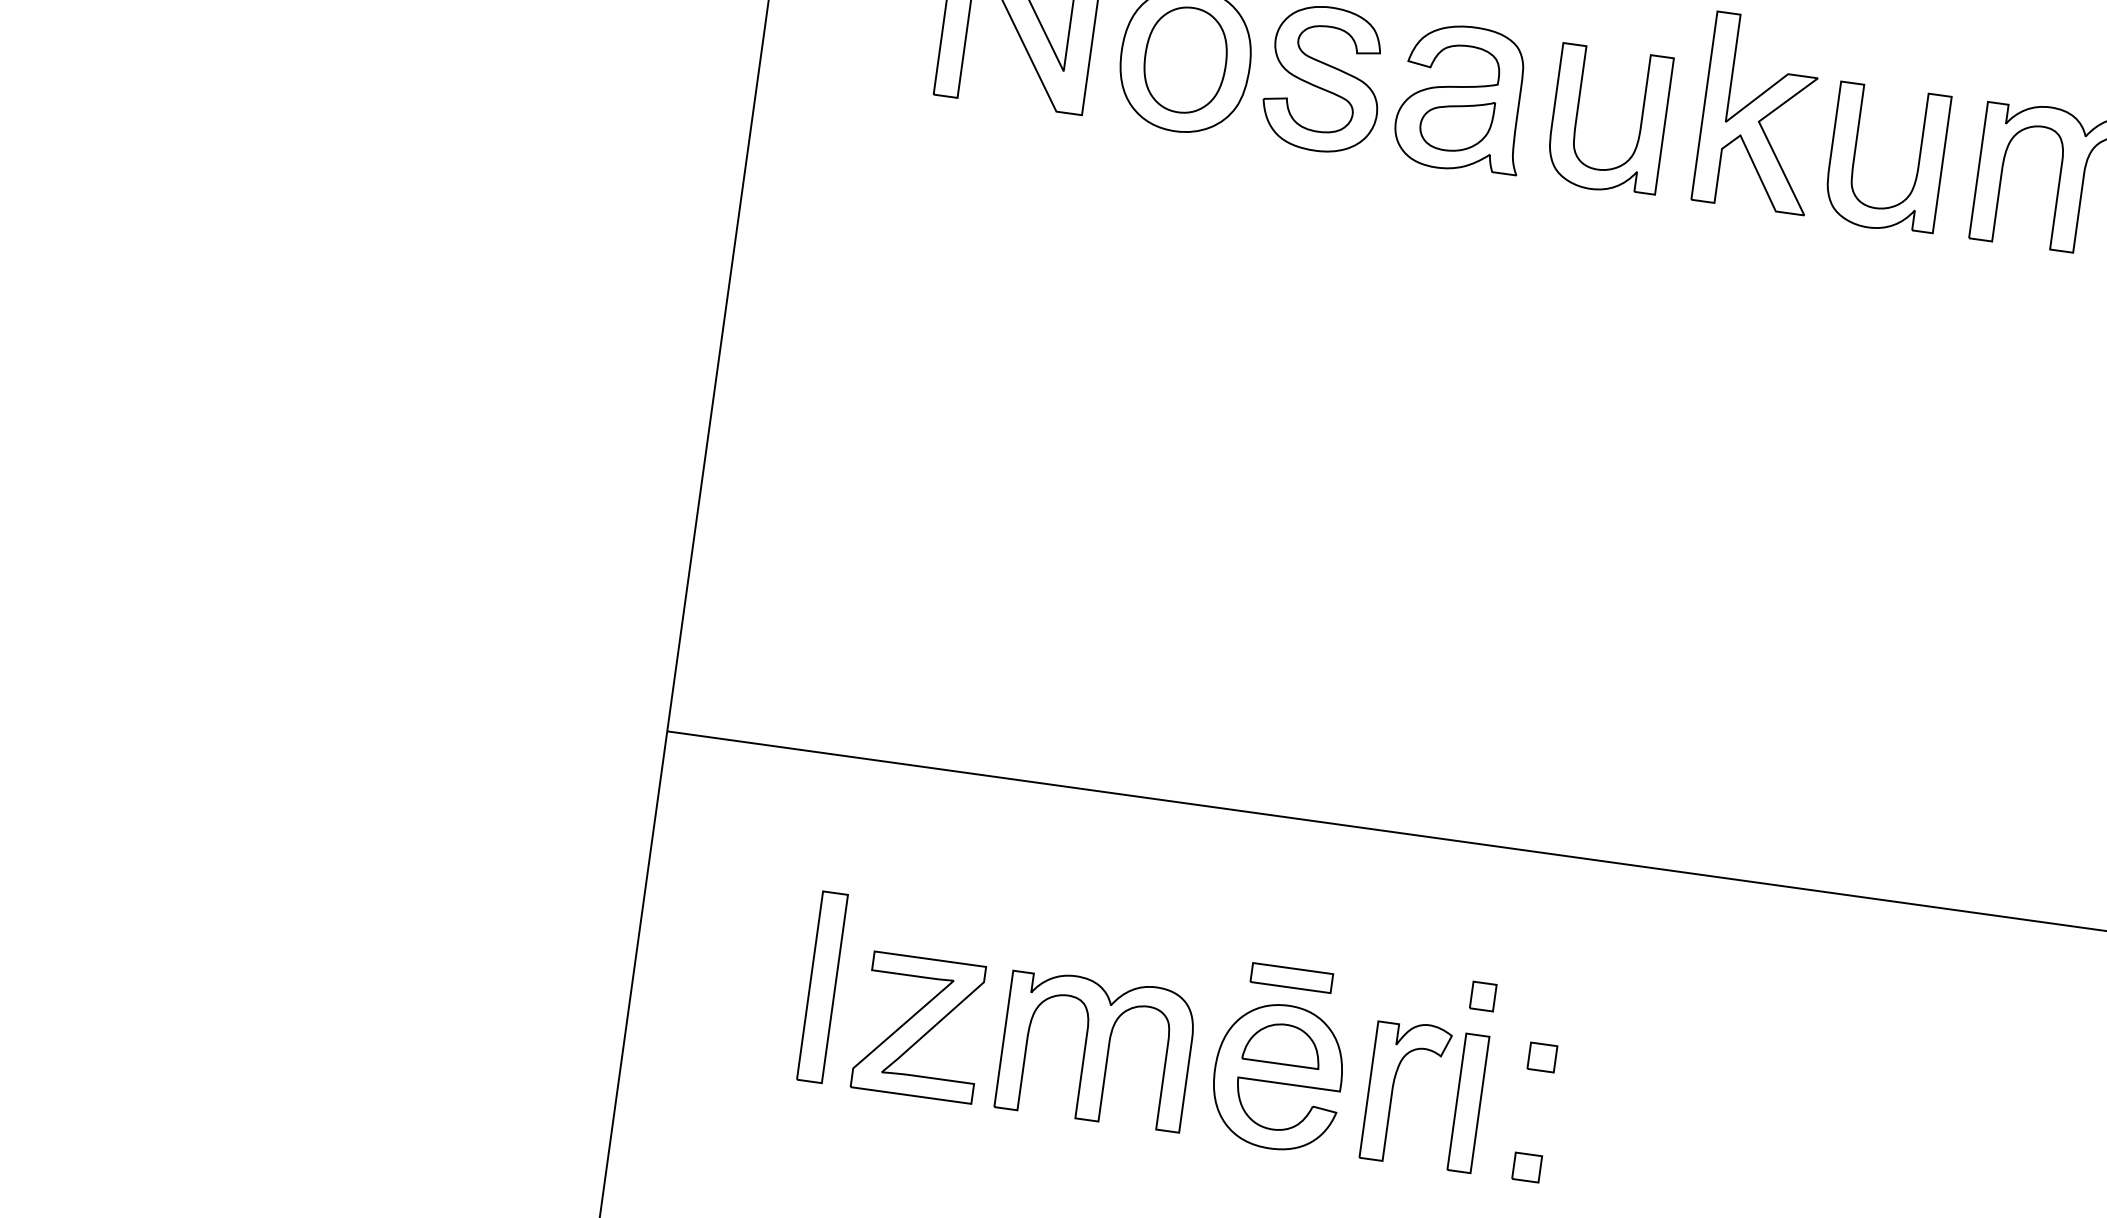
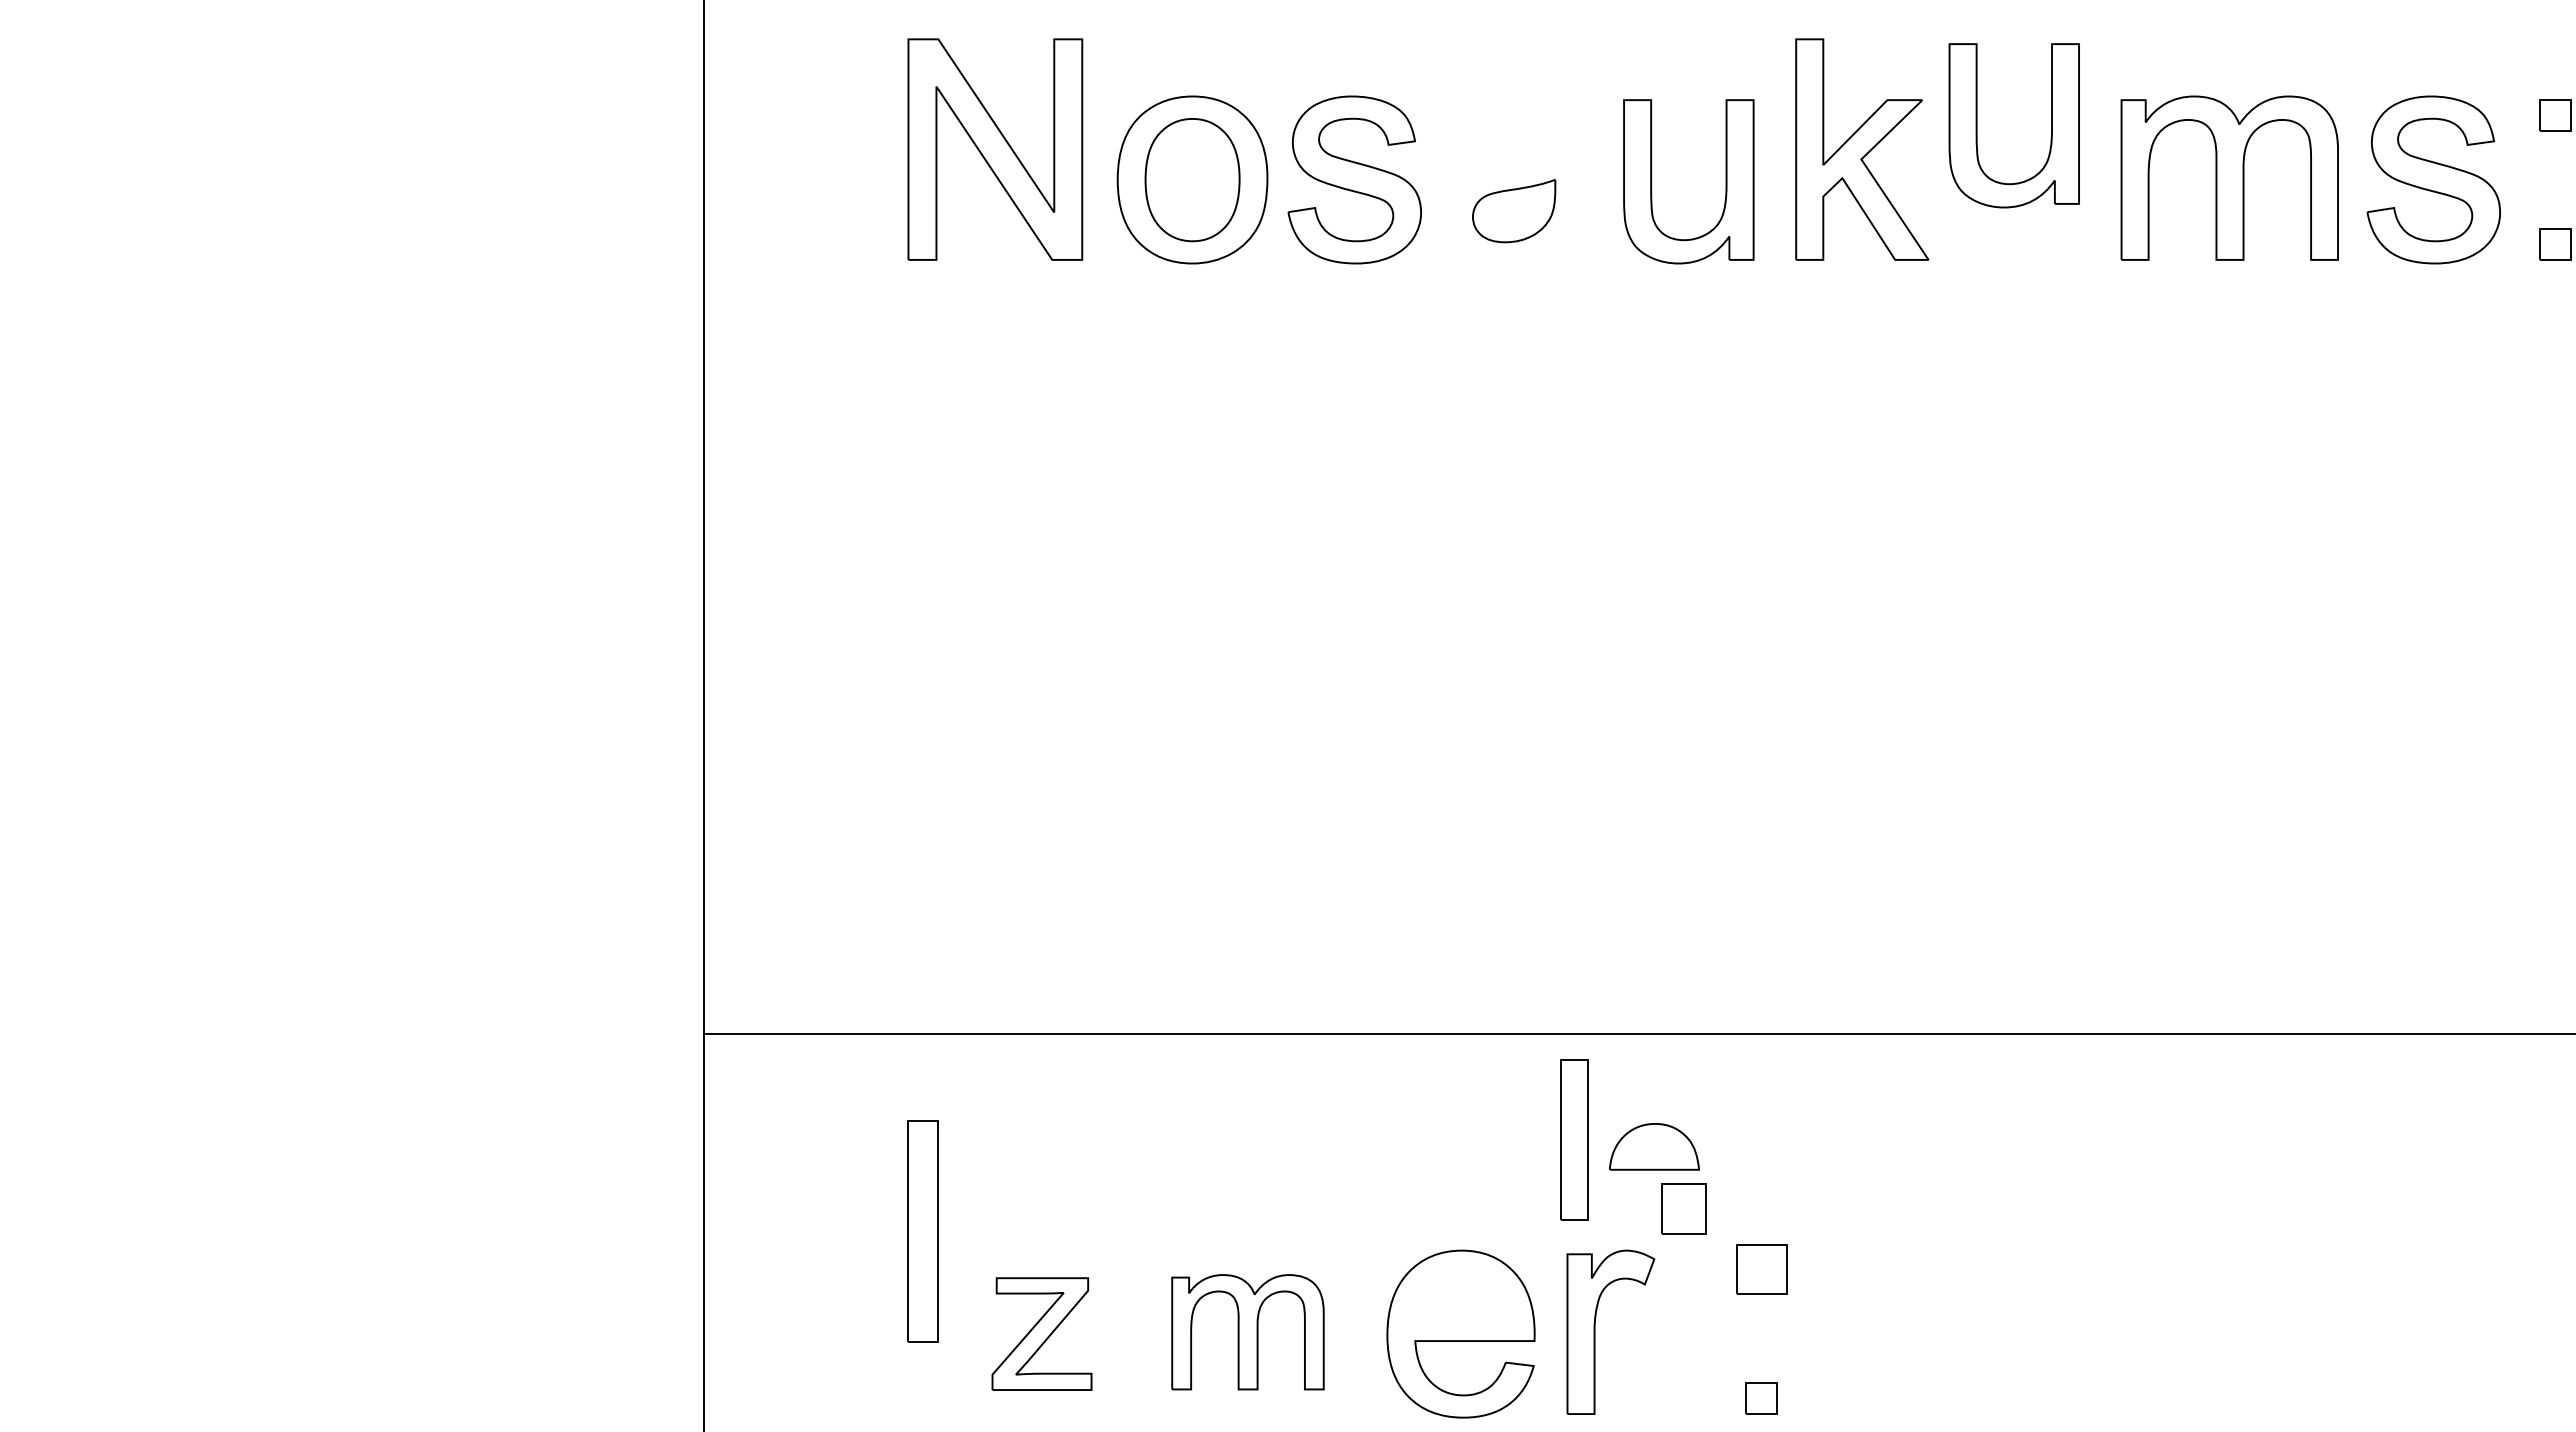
part: (1463, 98) -> (1517, 179), removed
part: (1855, 154) -> (1977, 125), moved
part: (1291, 977) -> (1460, 1217), removed
part: (822, 986) -> (922, 1231), moved
part: (1483, 996) -> (1684, 1208), size x1.6
part: (920, 1026) -> (1041, 1333), size x0.7
part: (1283, 1044) -> (1654, 1146), moved
part: (1096, 1049) -> (1247, 1331), size x0.7
part: (1542, 1057) -> (1761, 1269), size x1.6
part: (1468, 1102) -> (1574, 1139), moved

